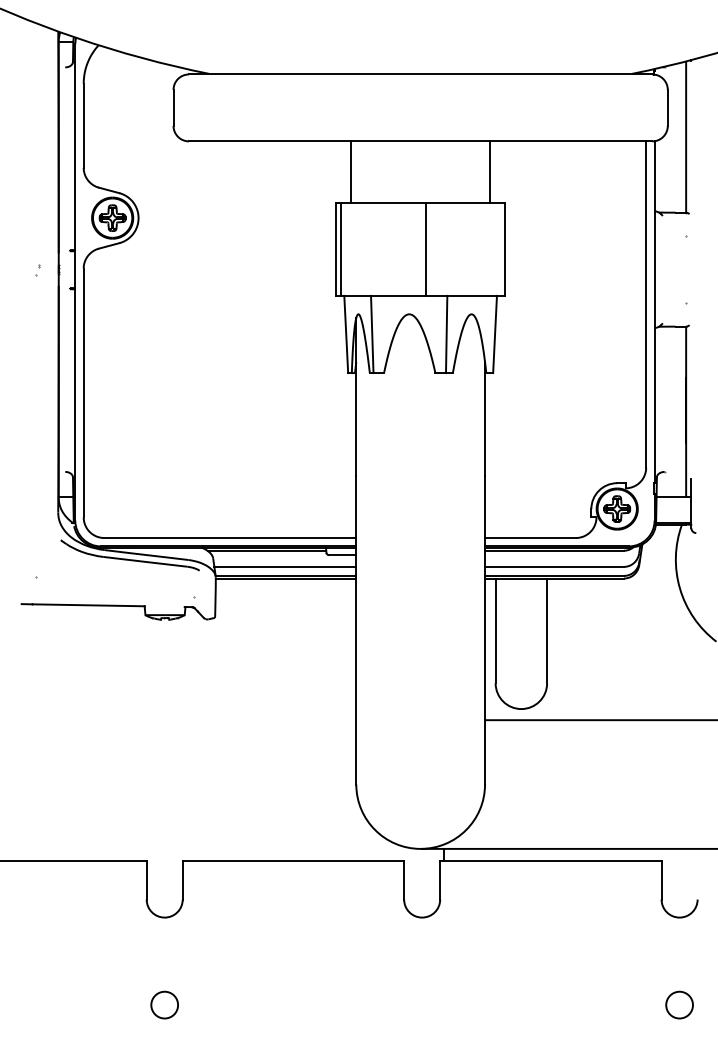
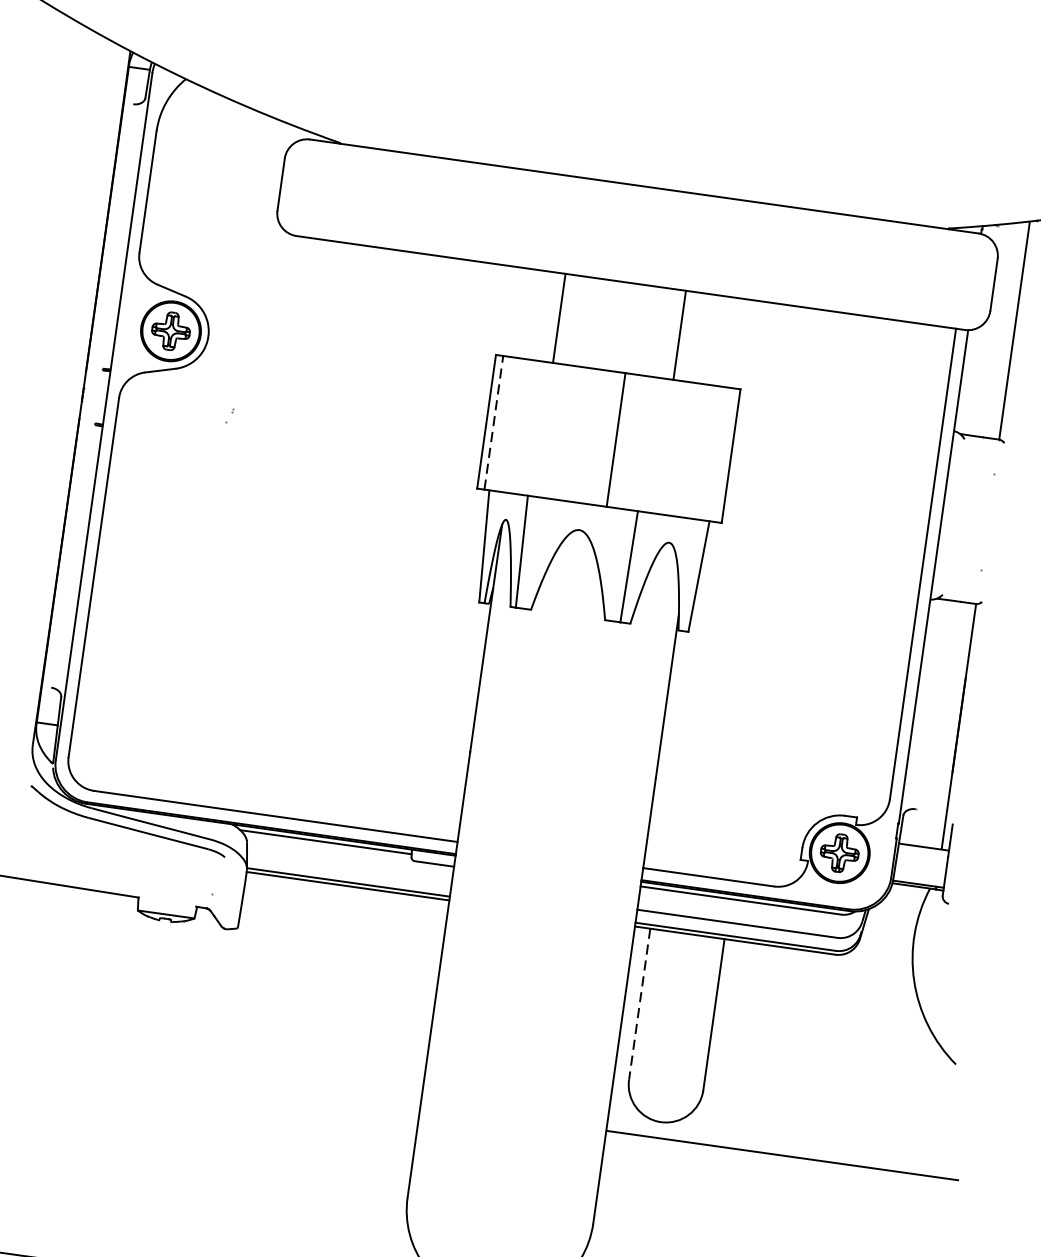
line: (351, 172) -> (559, 318), moved
line: (489, 172) -> (679, 335), moved
line: (340, 249) -> (493, 422), solid -> dashed
part: (37, 270) -> (229, 416), moved
line: (285, 566) -> (349, 868), removed
line: (495, 631) -> (639, 1005), solid -> dashed

